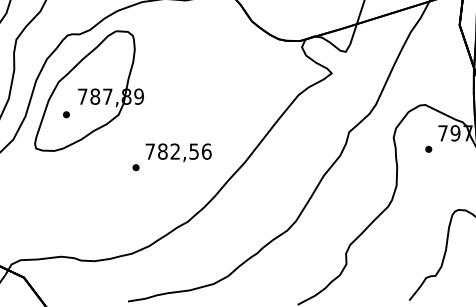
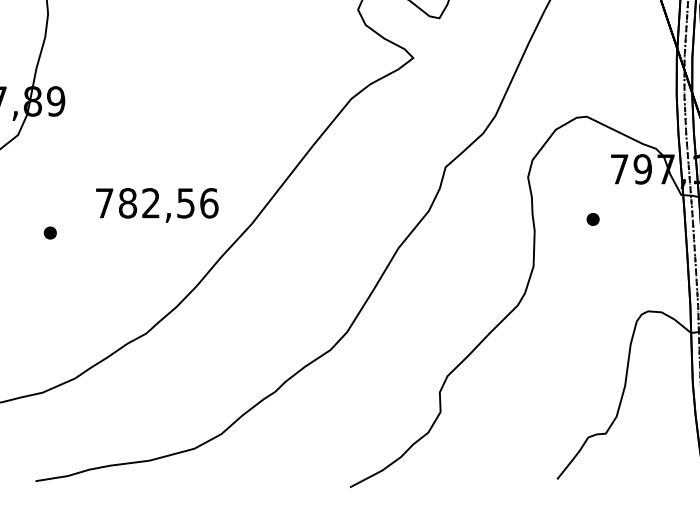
part: (428, 148) -> (592, 217), moved
text: (178, 152) -> (156, 204), moved

